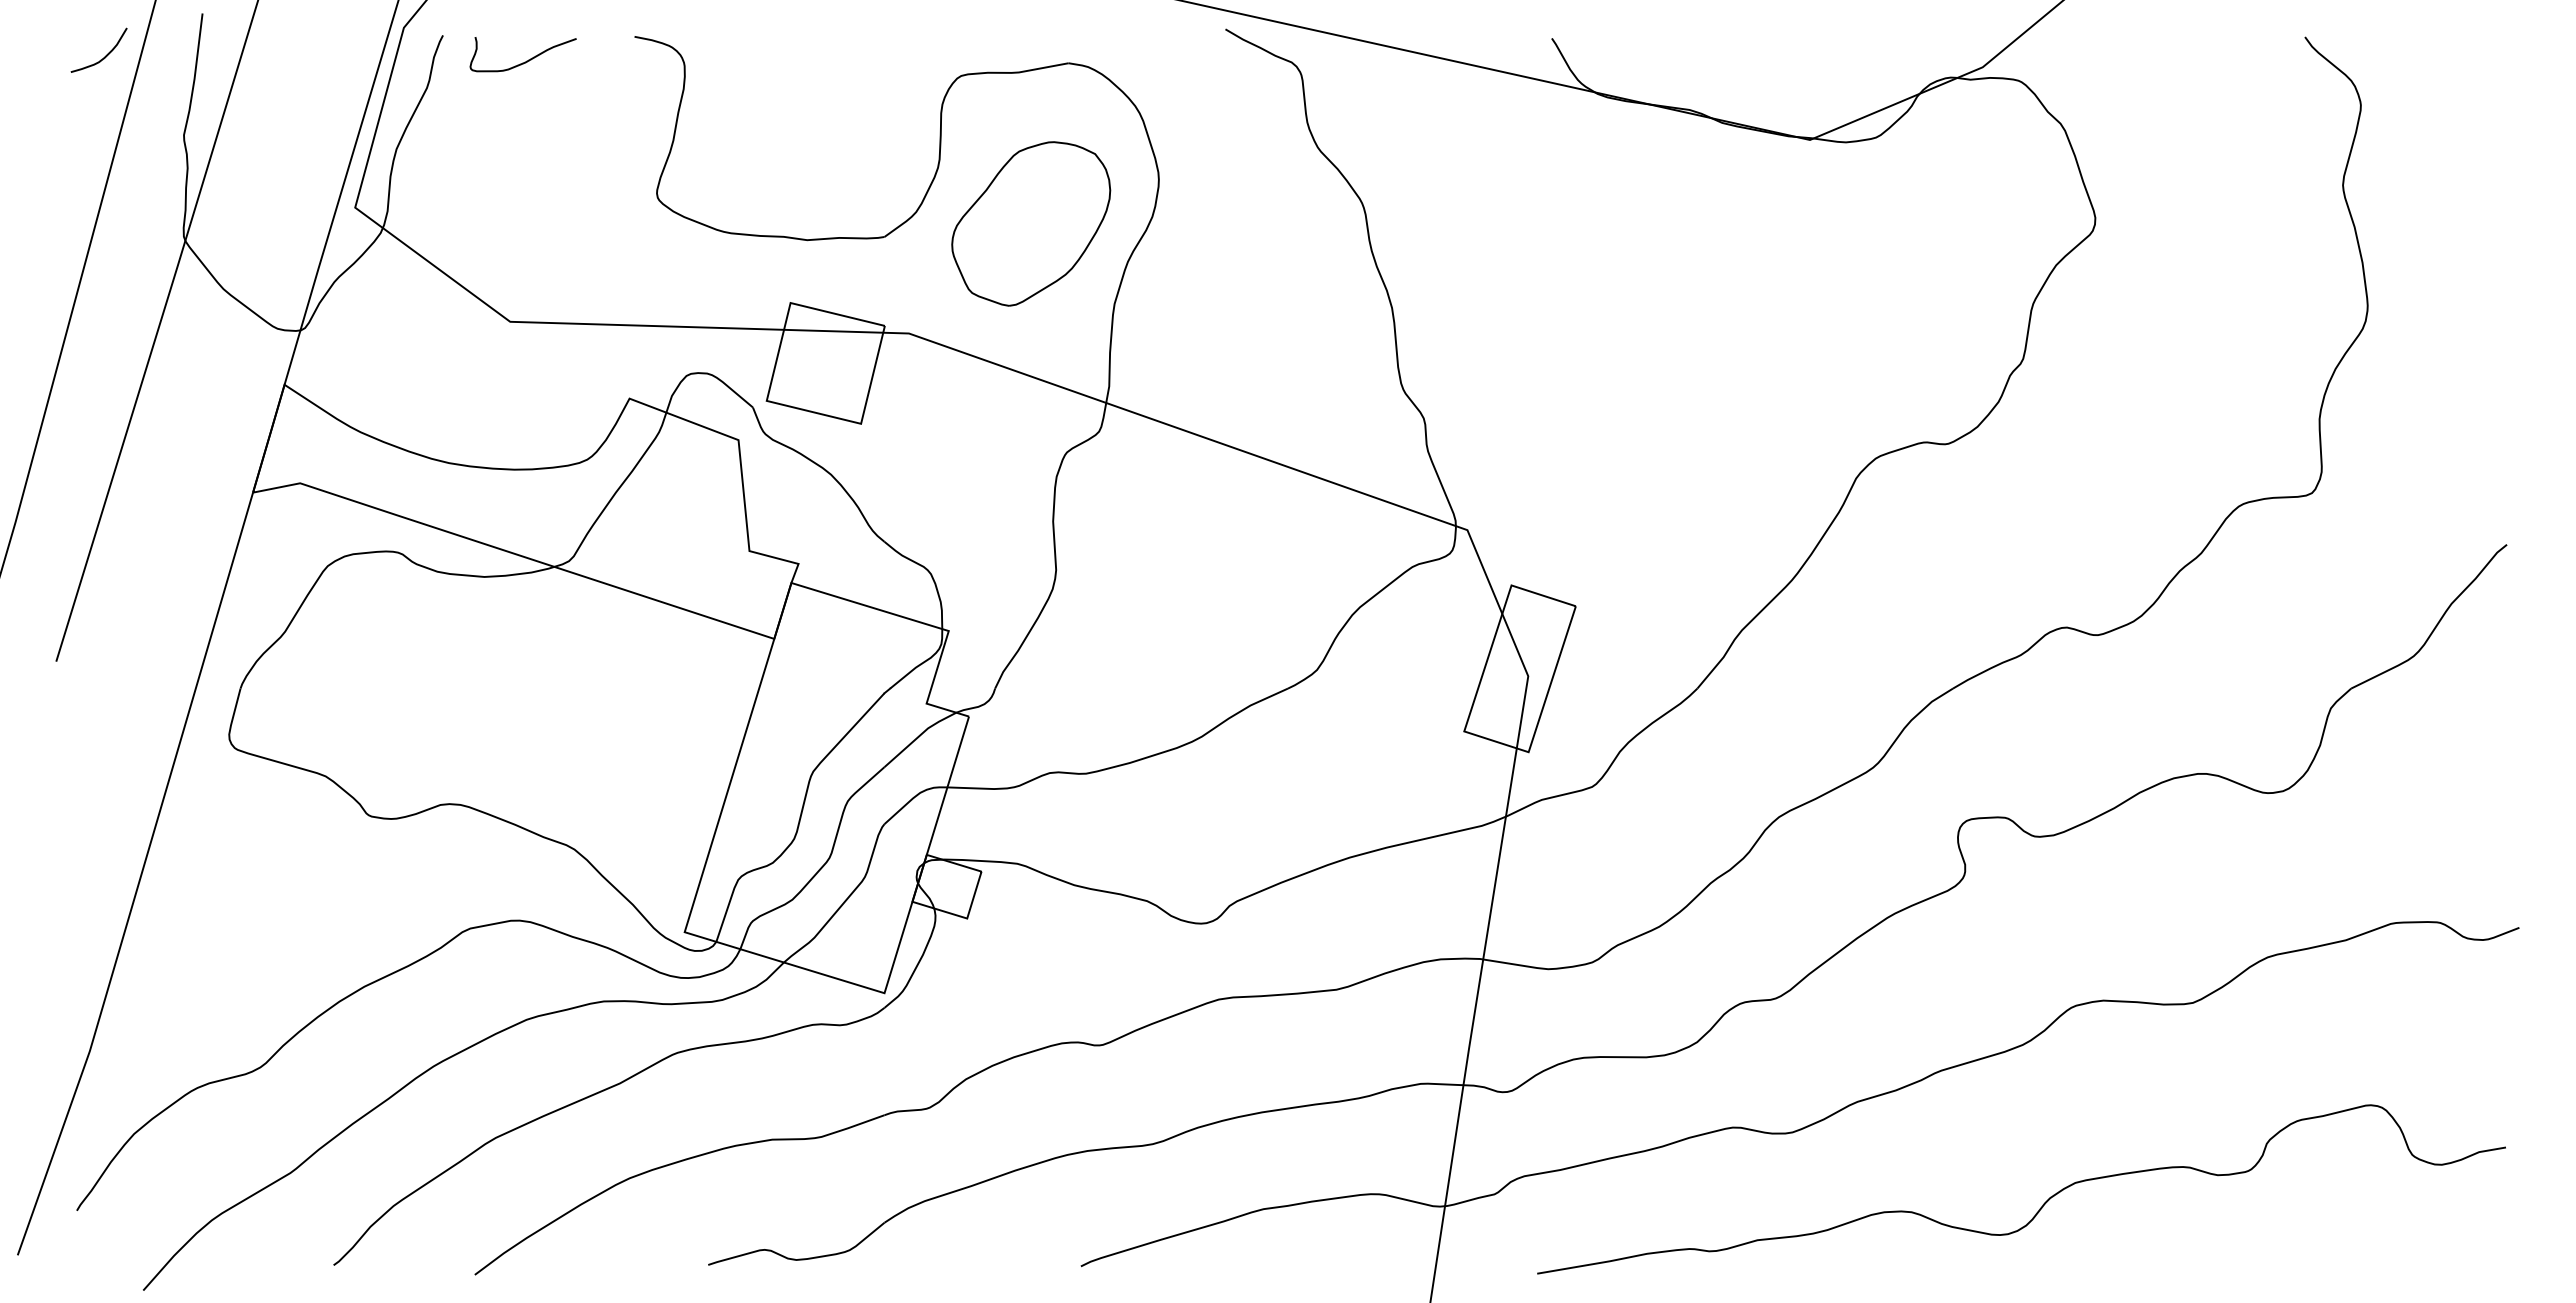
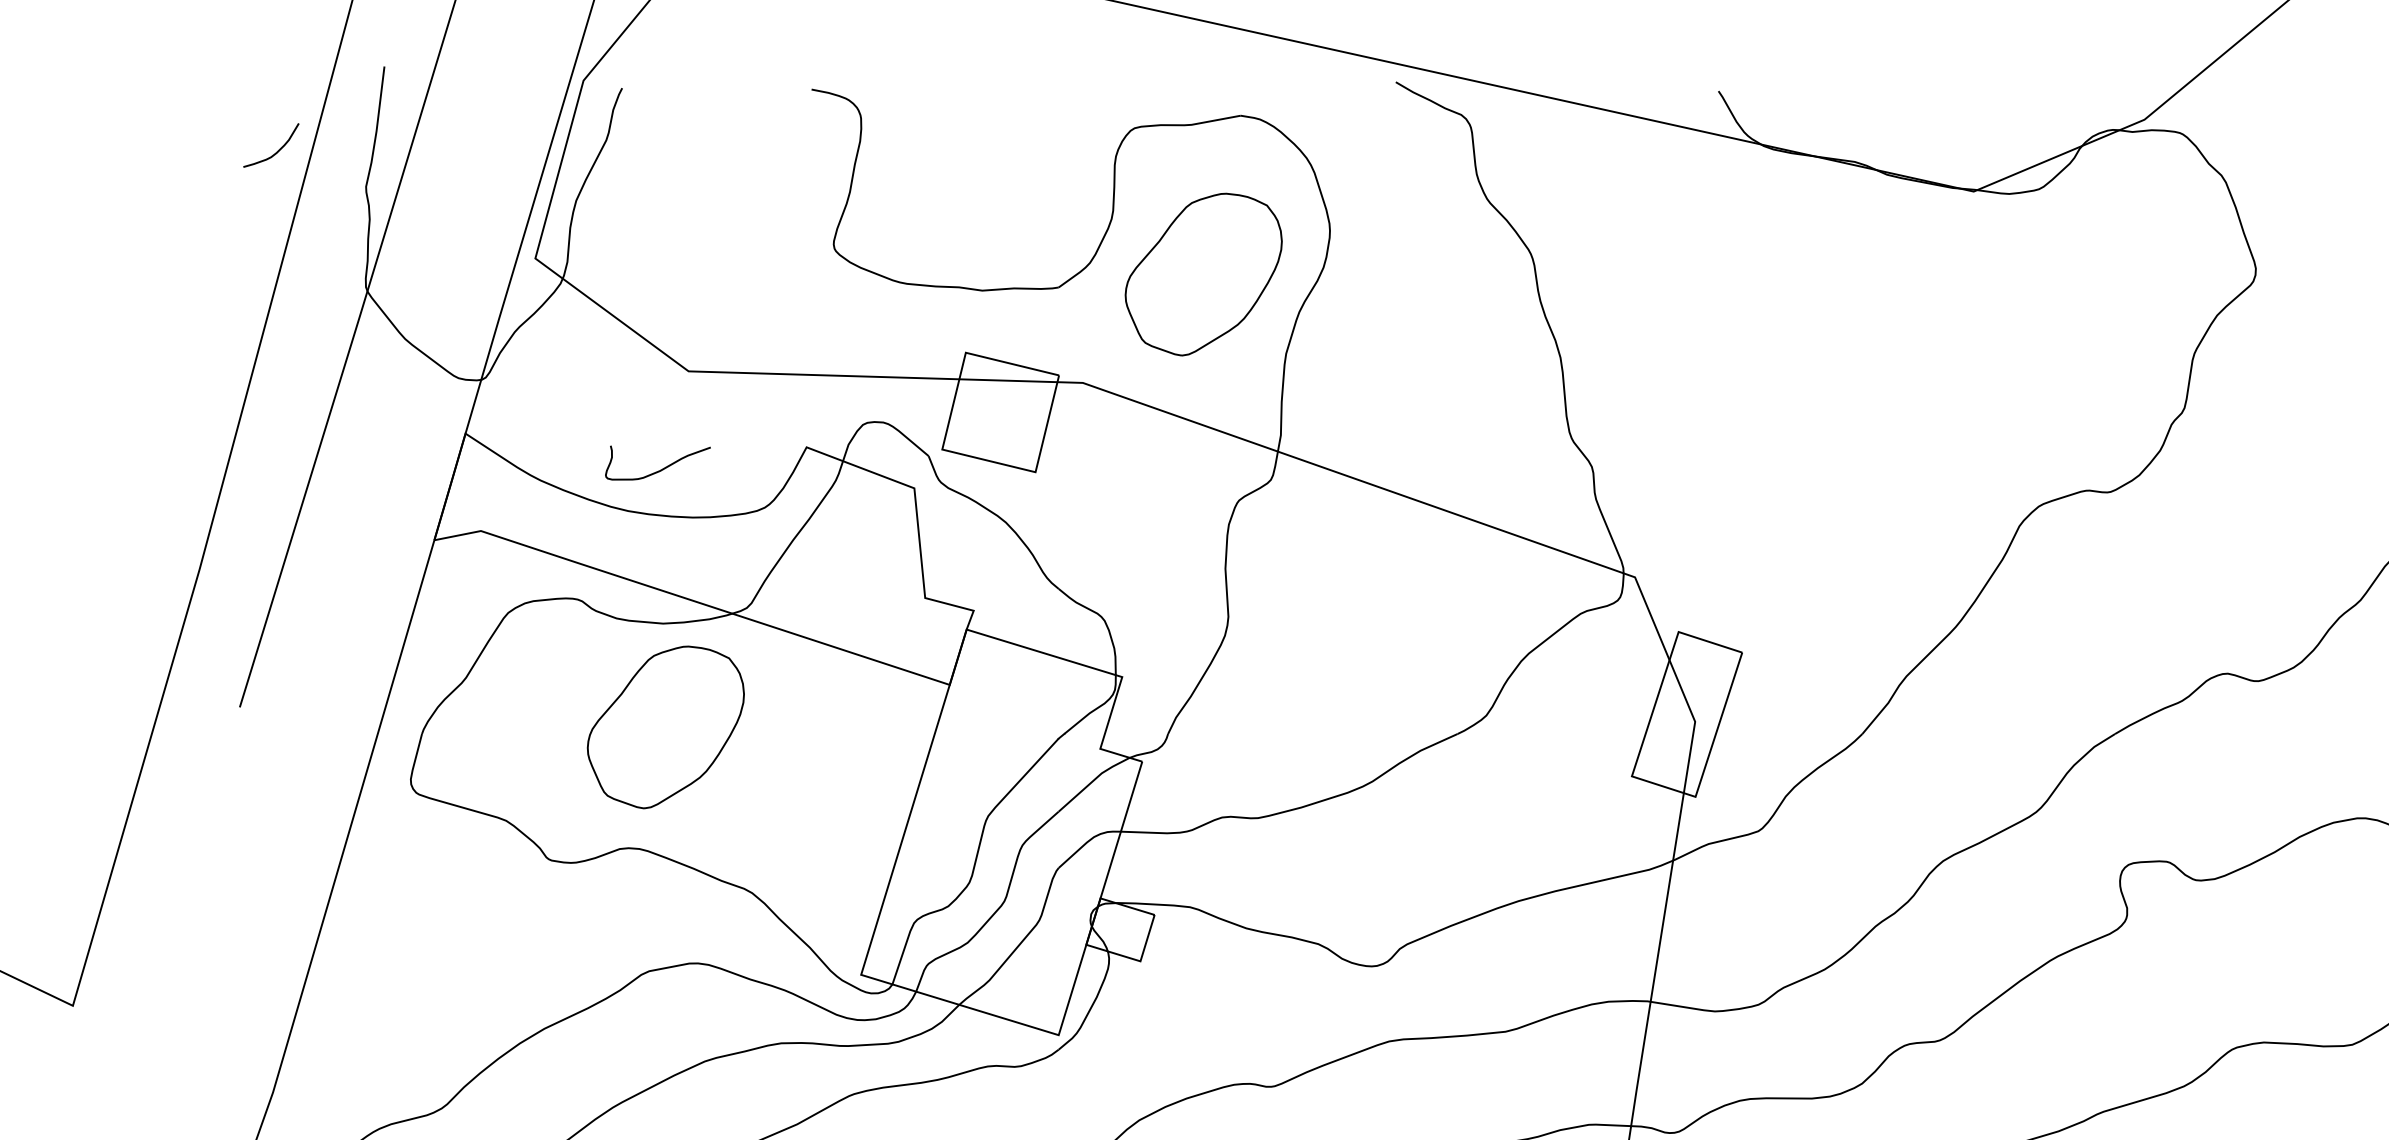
curve: (105, 55) -> (277, 150), moved
curve: (526, 60) -> (661, 468), moved
part: (487, 681) -> (666, 726), added

